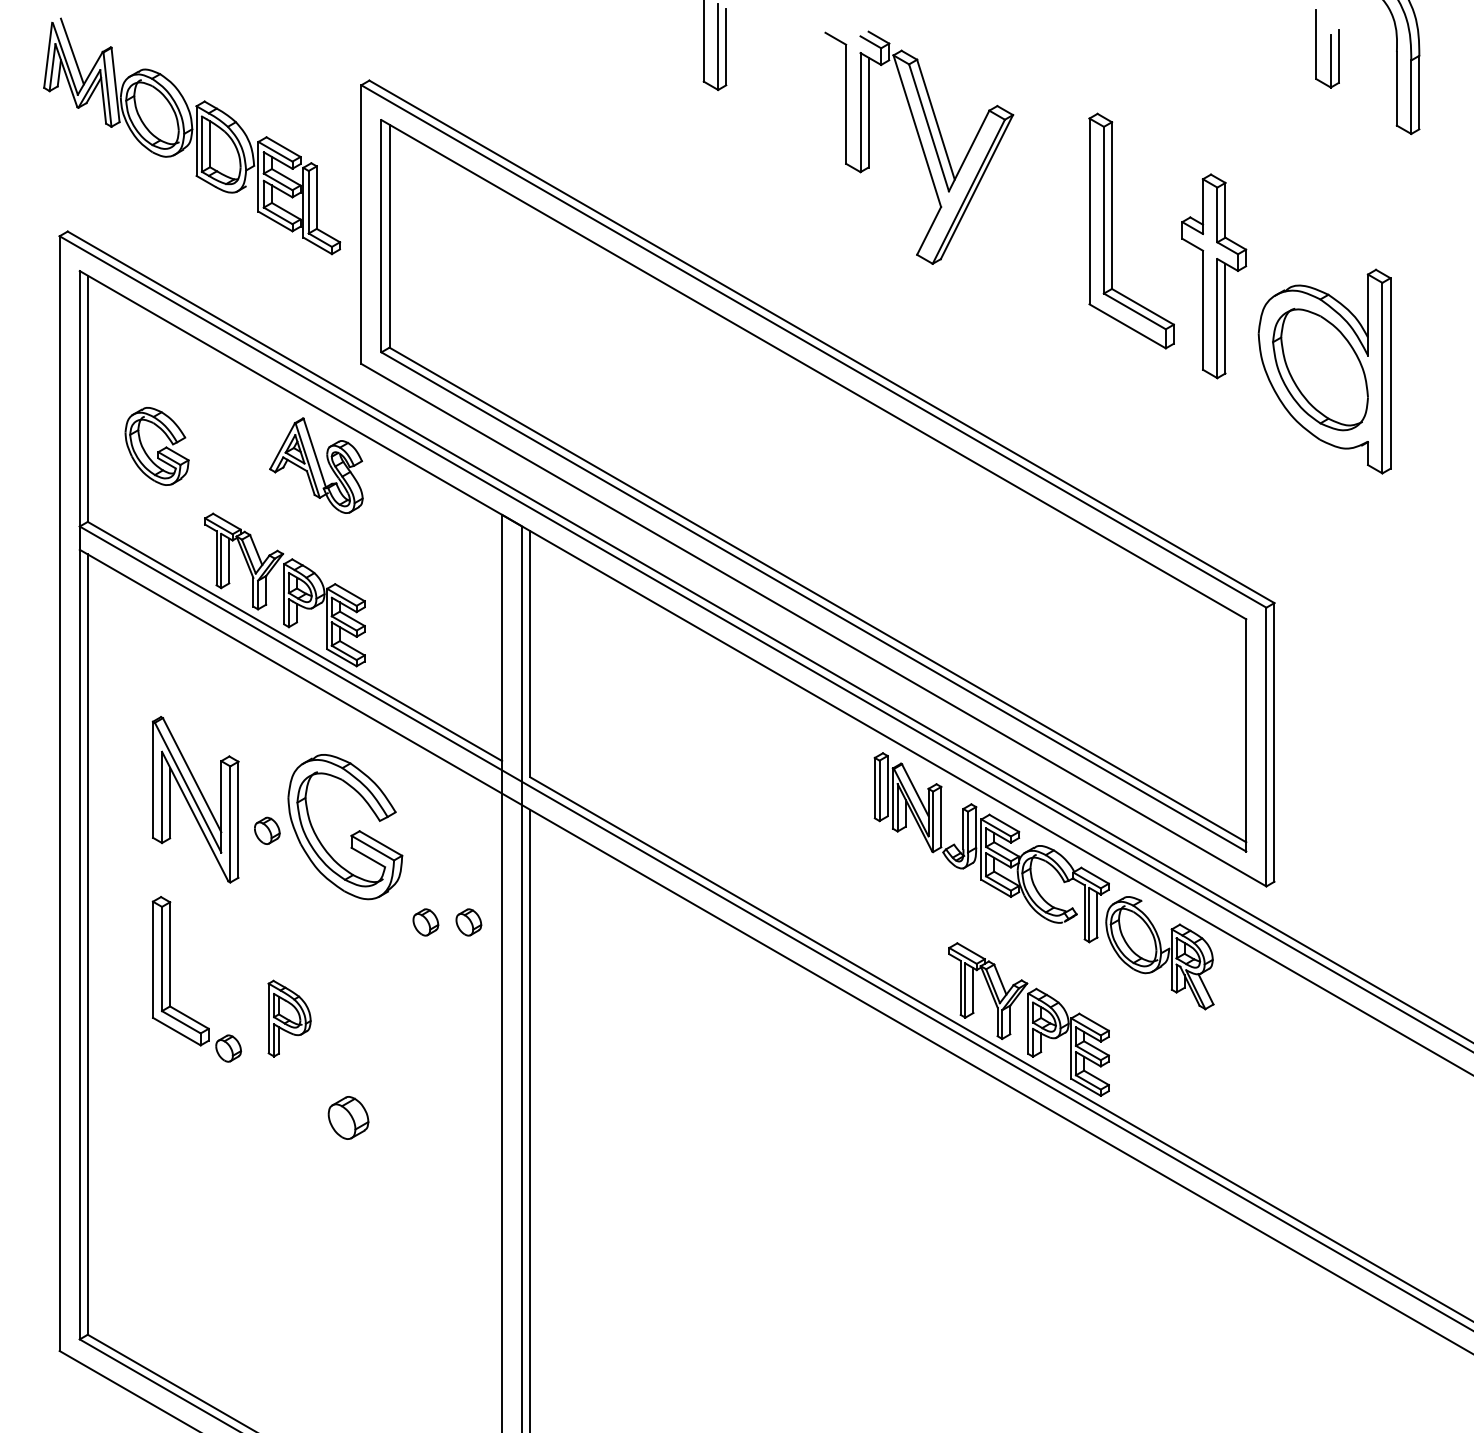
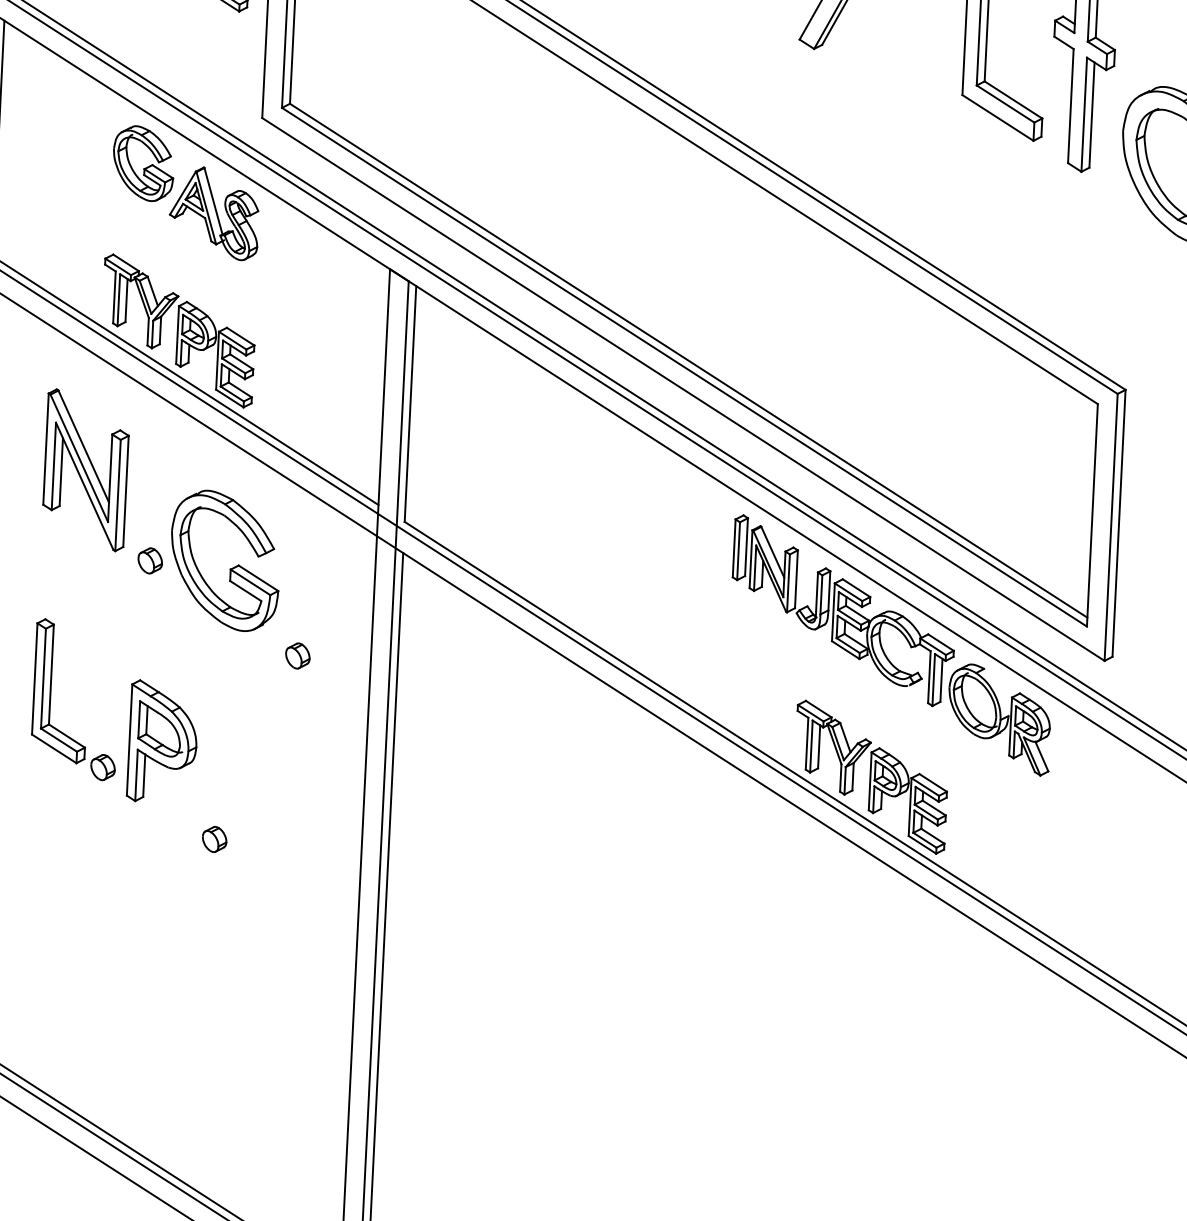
part: (156, 446) -> (143, 163), moved
part: (195, 799) -> (85, 469), moved
part: (468, 922) -> (338, 658), removed
part: (289, 1018) -> (162, 741), size x1.67
part: (348, 1117) -> (214, 839), size x0.62

